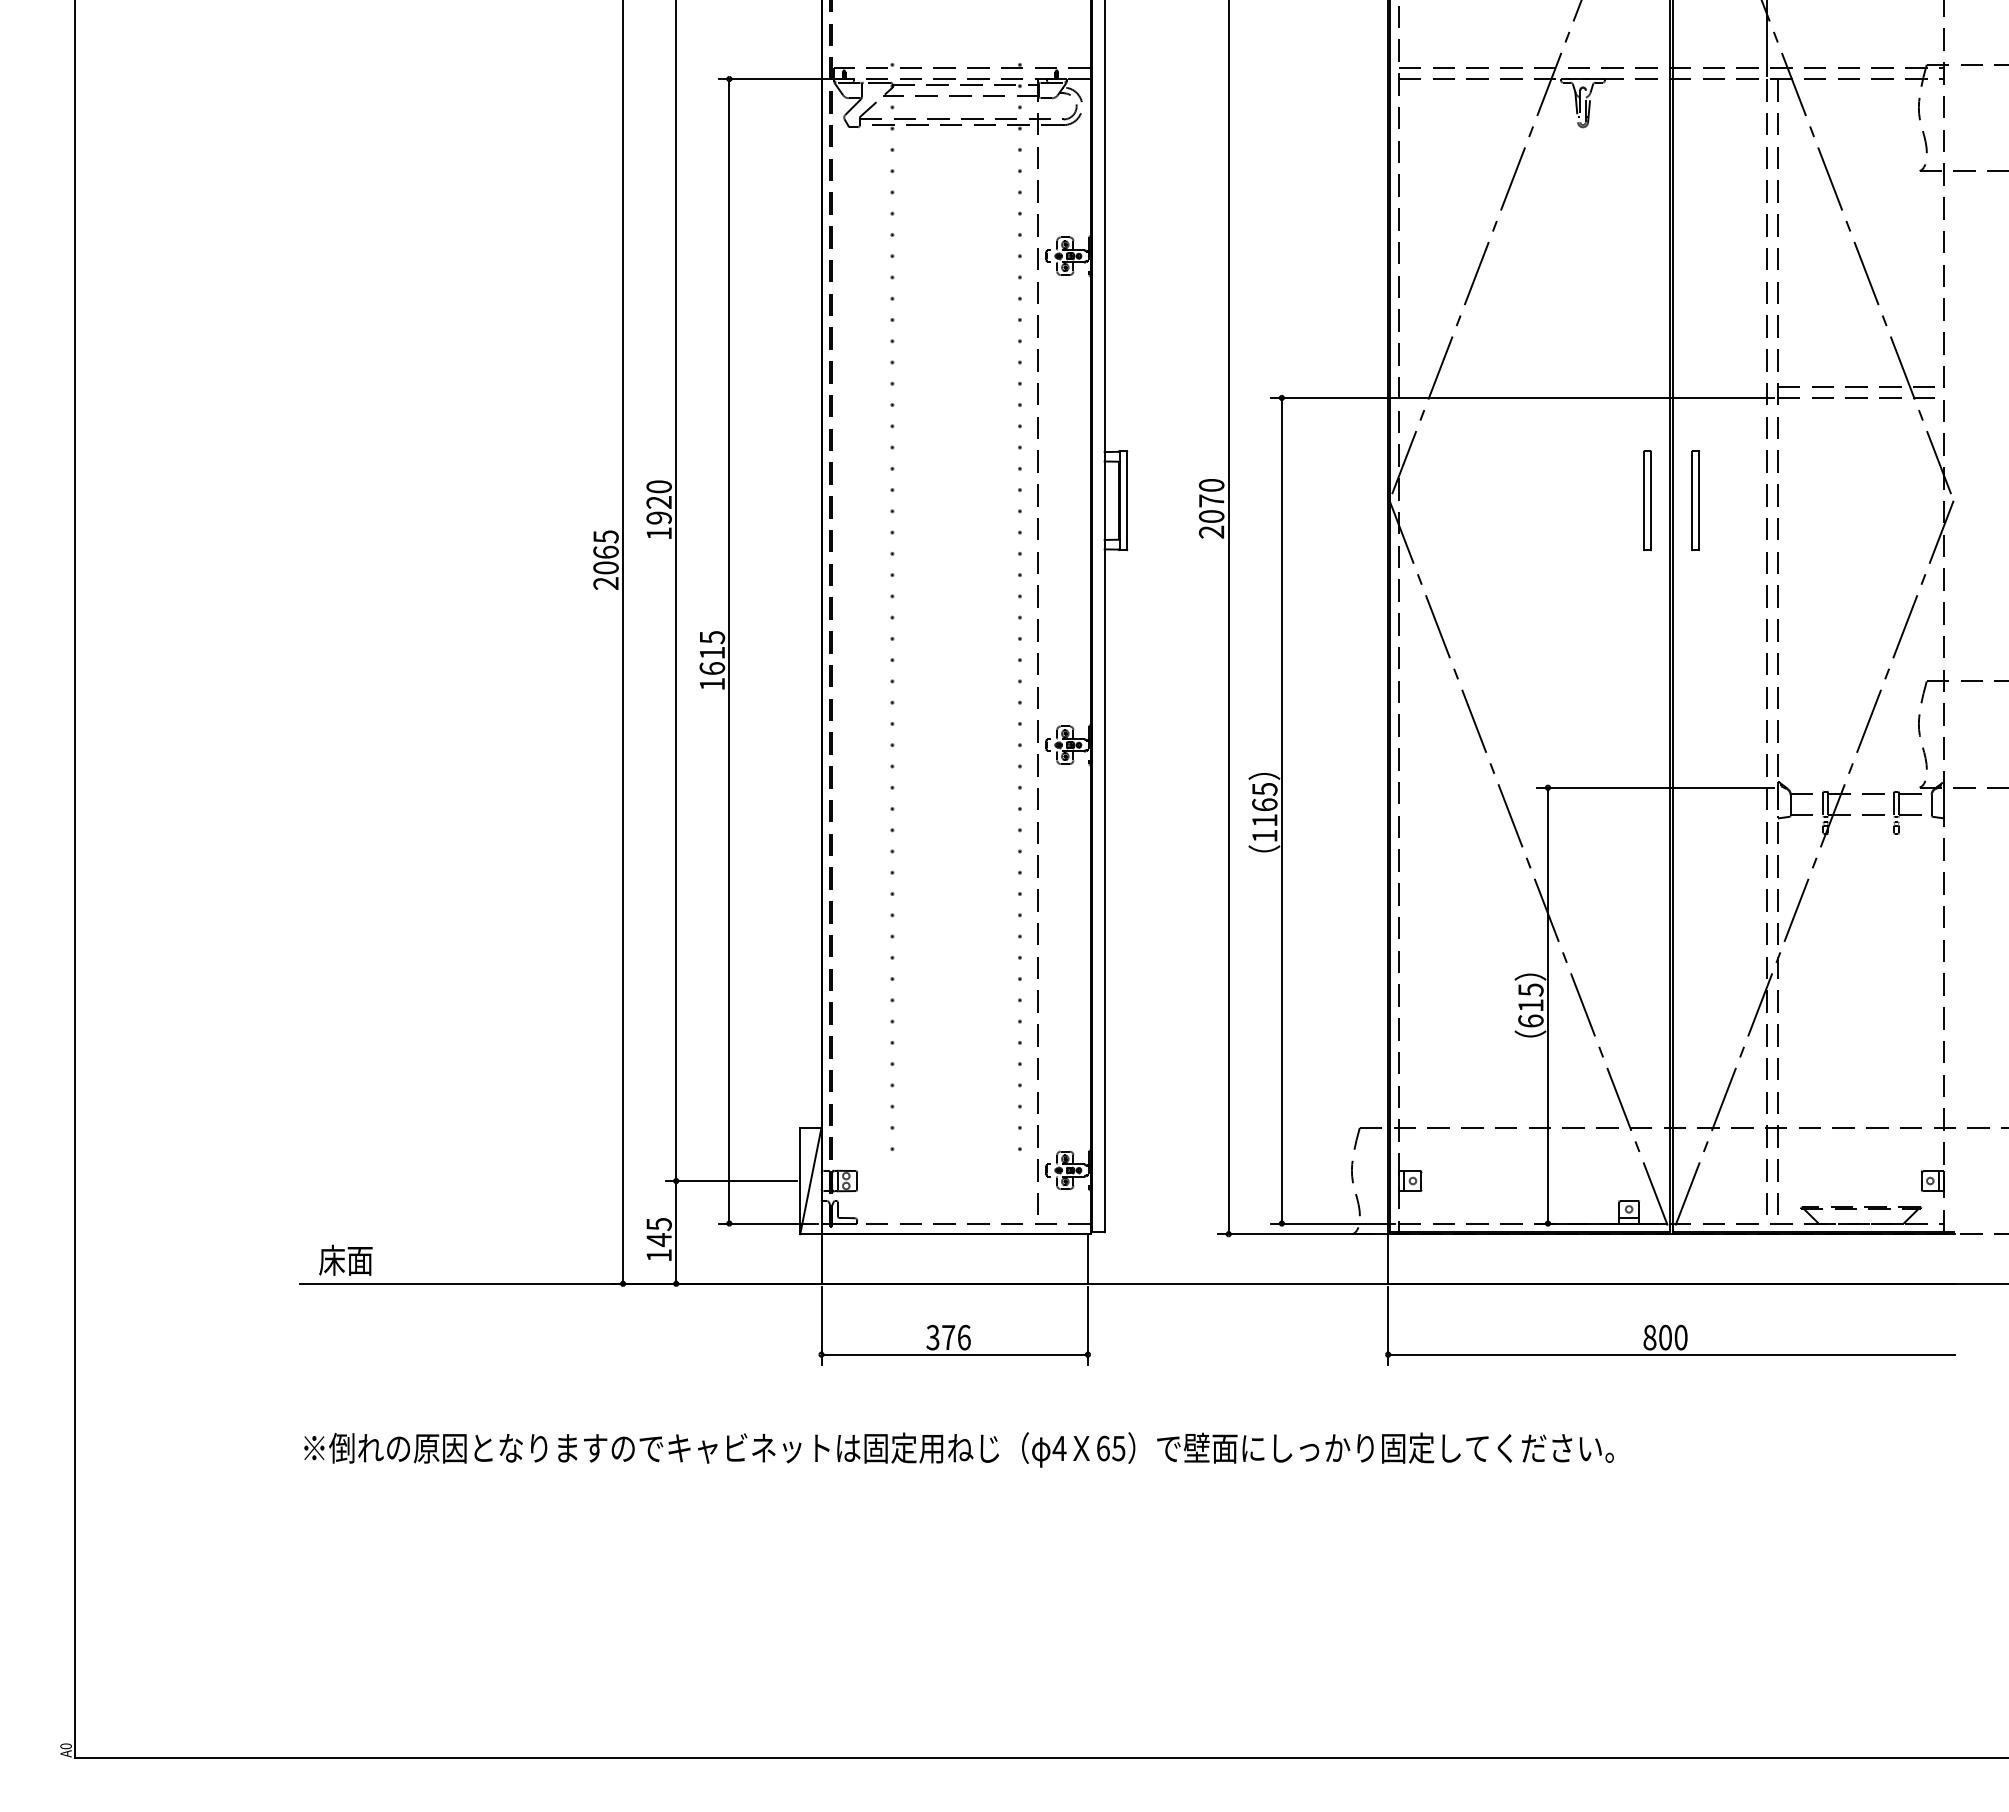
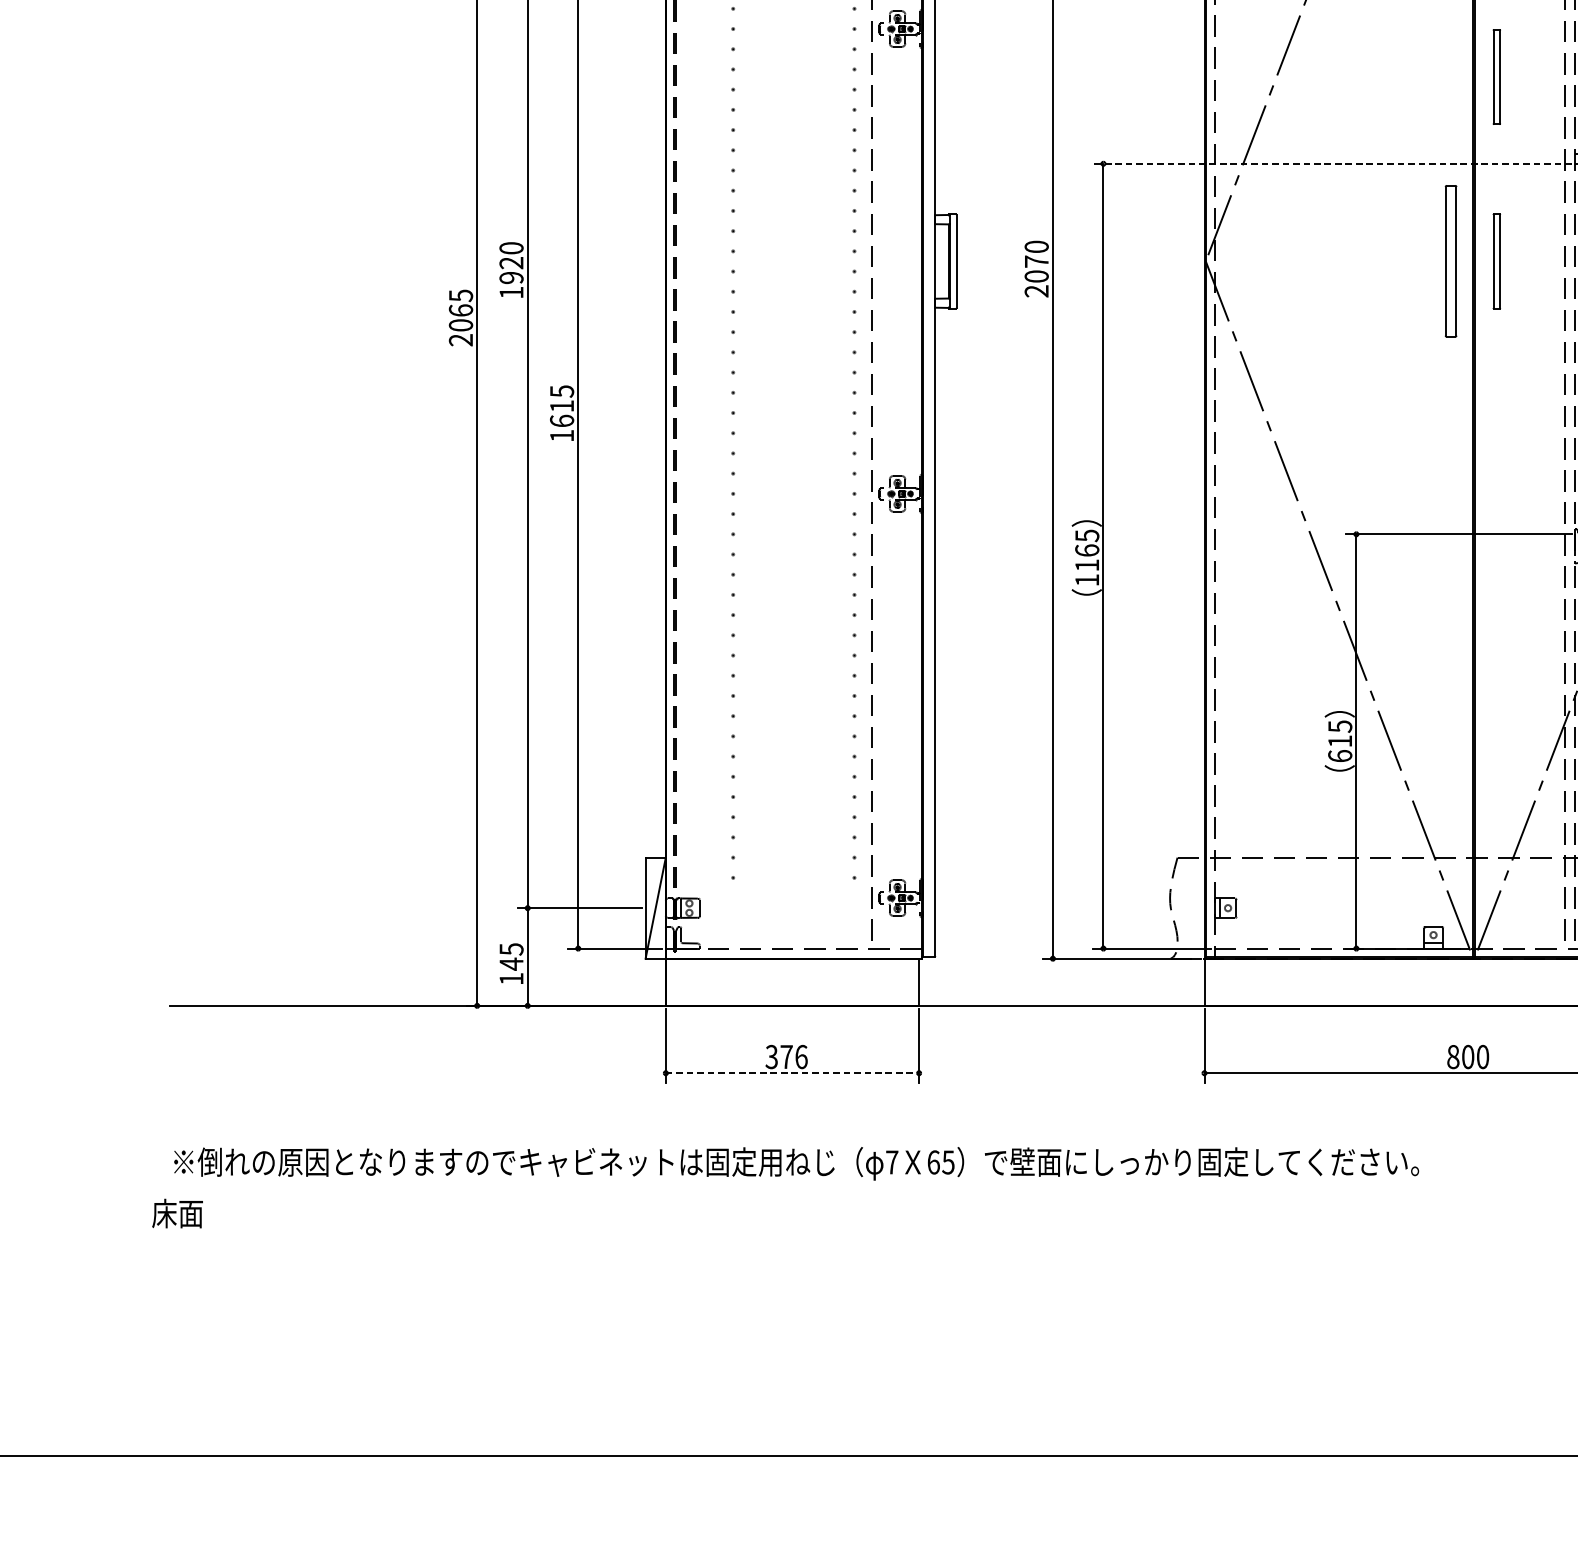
part: (1695, 306) -> (1496, 76), added
line: (1522, 397) -> (1332, 163), solid -> dashed
part: (1647, 500) -> (1451, 261), size x1.6
text: (345, 1259) -> (177, 1212), moved
line: (955, 1354) -> (793, 1073), solid -> dashed
text: (1059, 1448) -> (892, 1162), 4 -> 7

